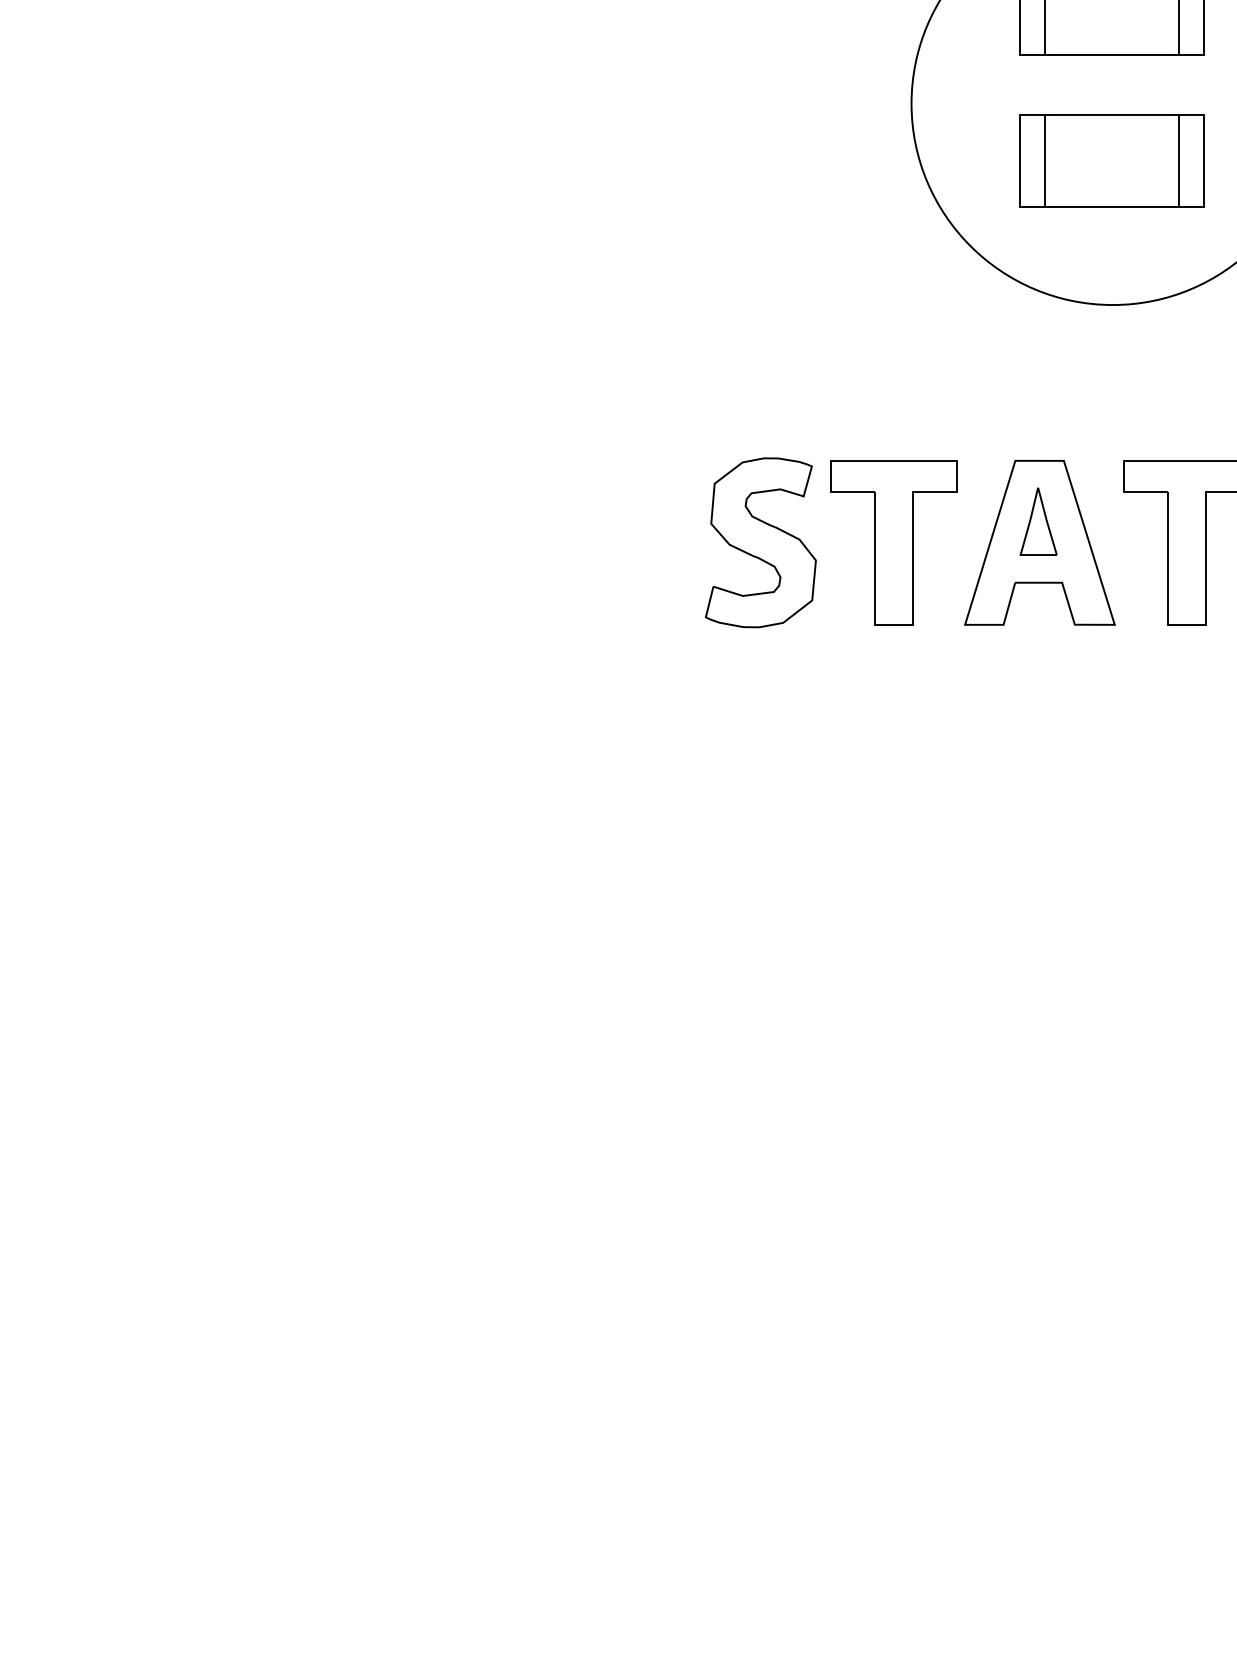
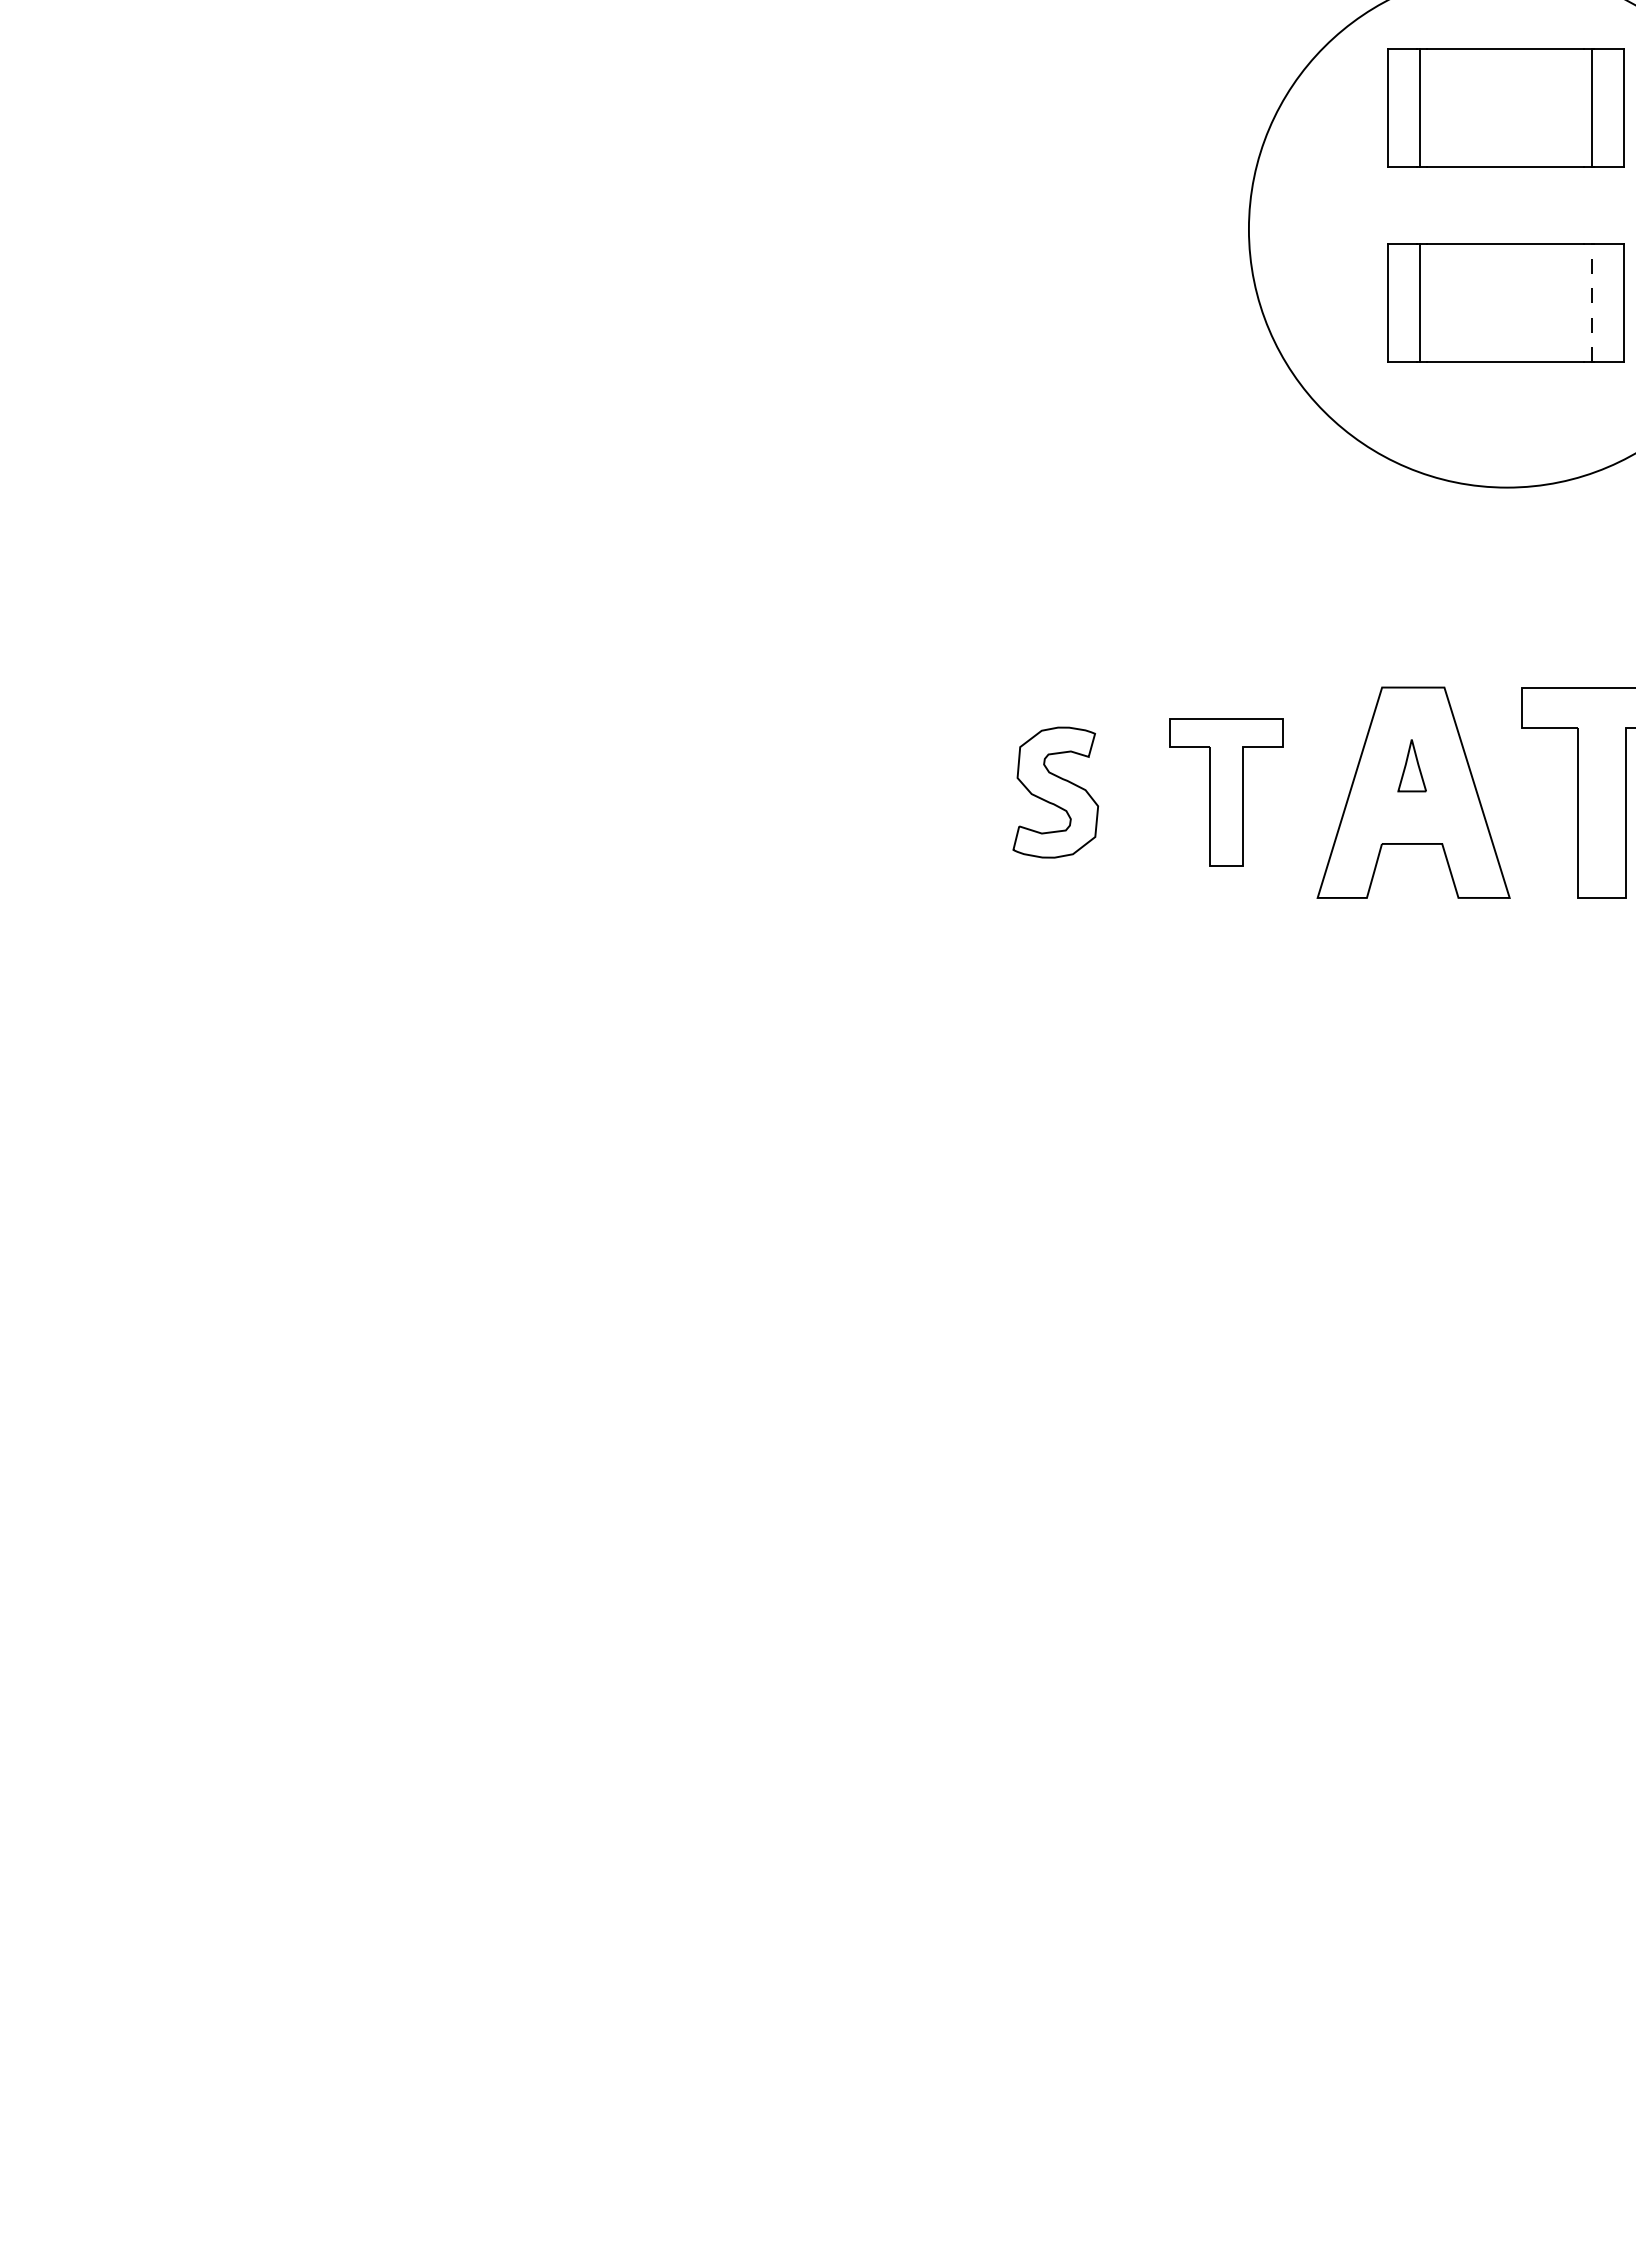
line: (1178, 160) -> (1591, 302), solid -> dashed
part: (1039, 521) -> (1412, 765), size x0.6
part: (760, 542) -> (1055, 792), size x0.6
part: (894, 542) -> (1226, 792), size x0.7

